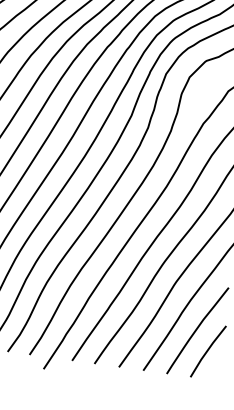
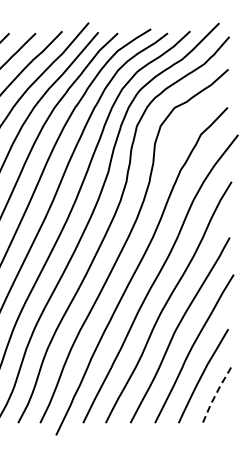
line: (207, 350) -> (215, 394), solid -> dashed

